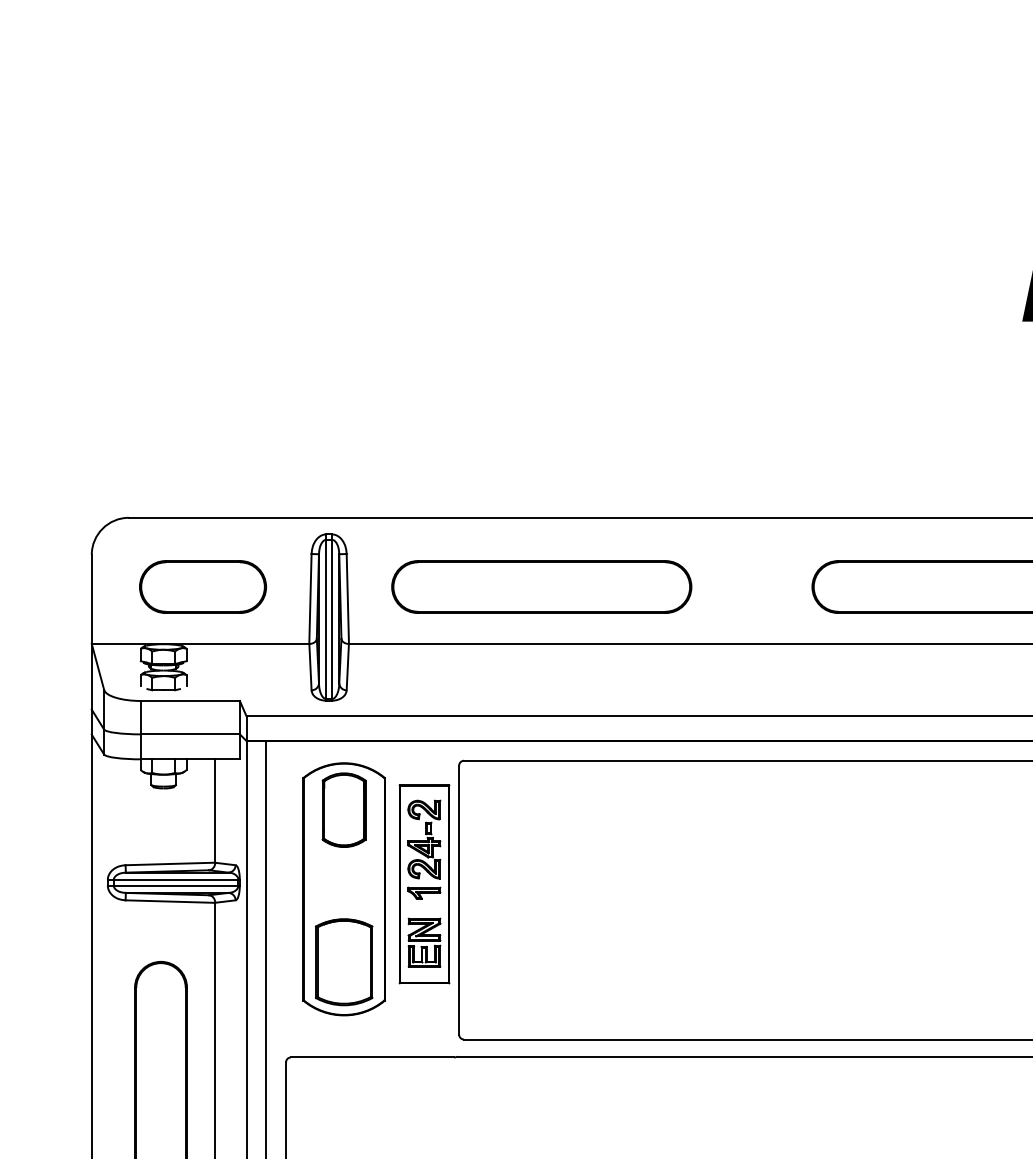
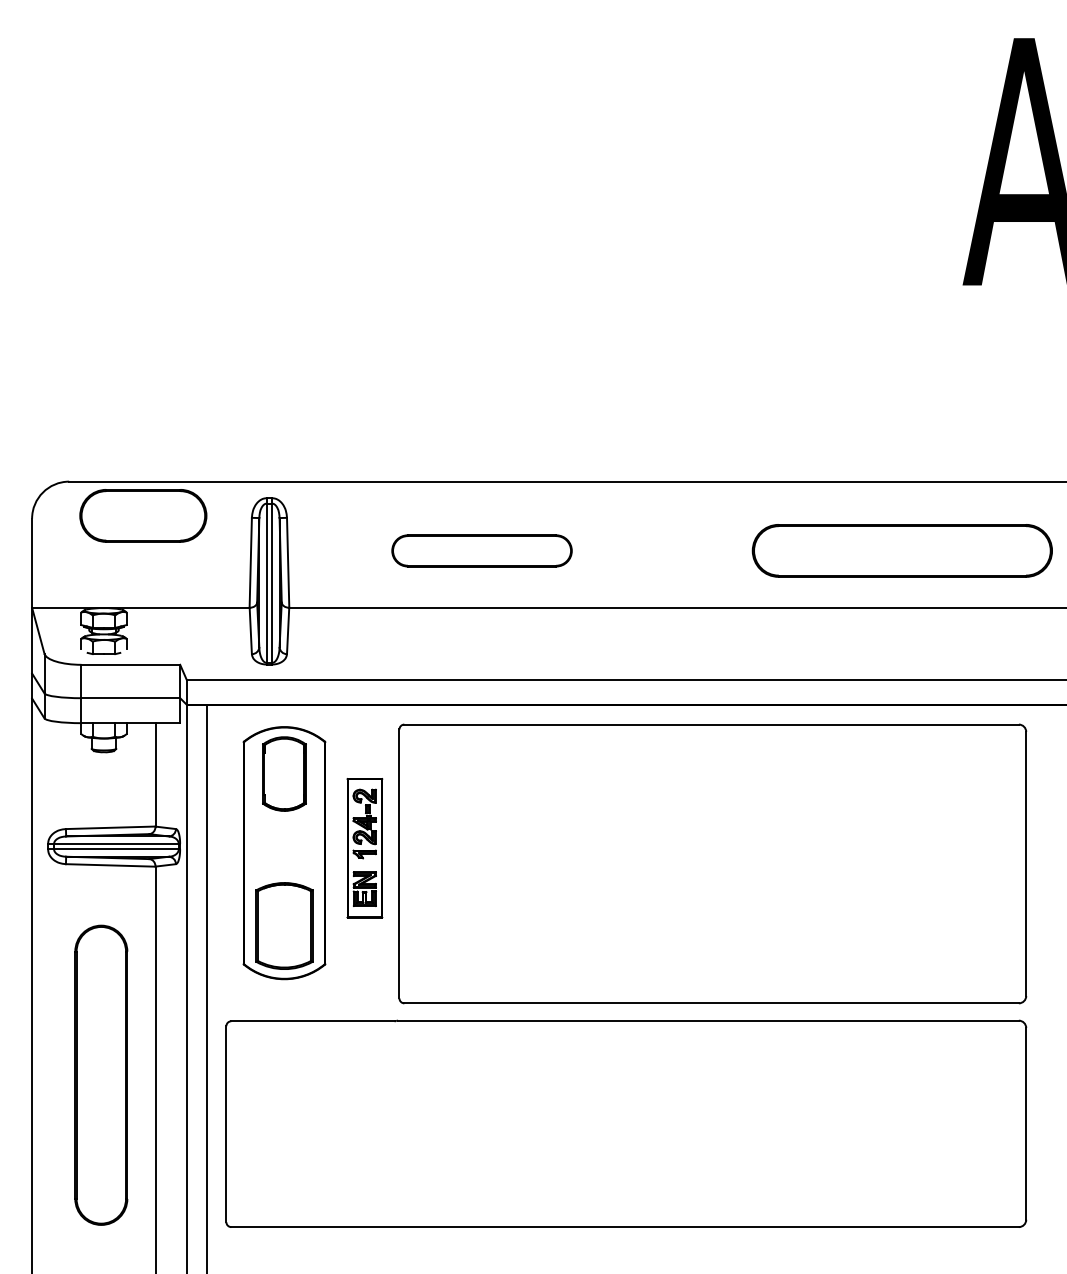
part: (203, 586) -> (143, 515), moved
part: (541, 586) -> (481, 550), size x0.6
part: (424, 884) -> (364, 848), size x0.7

